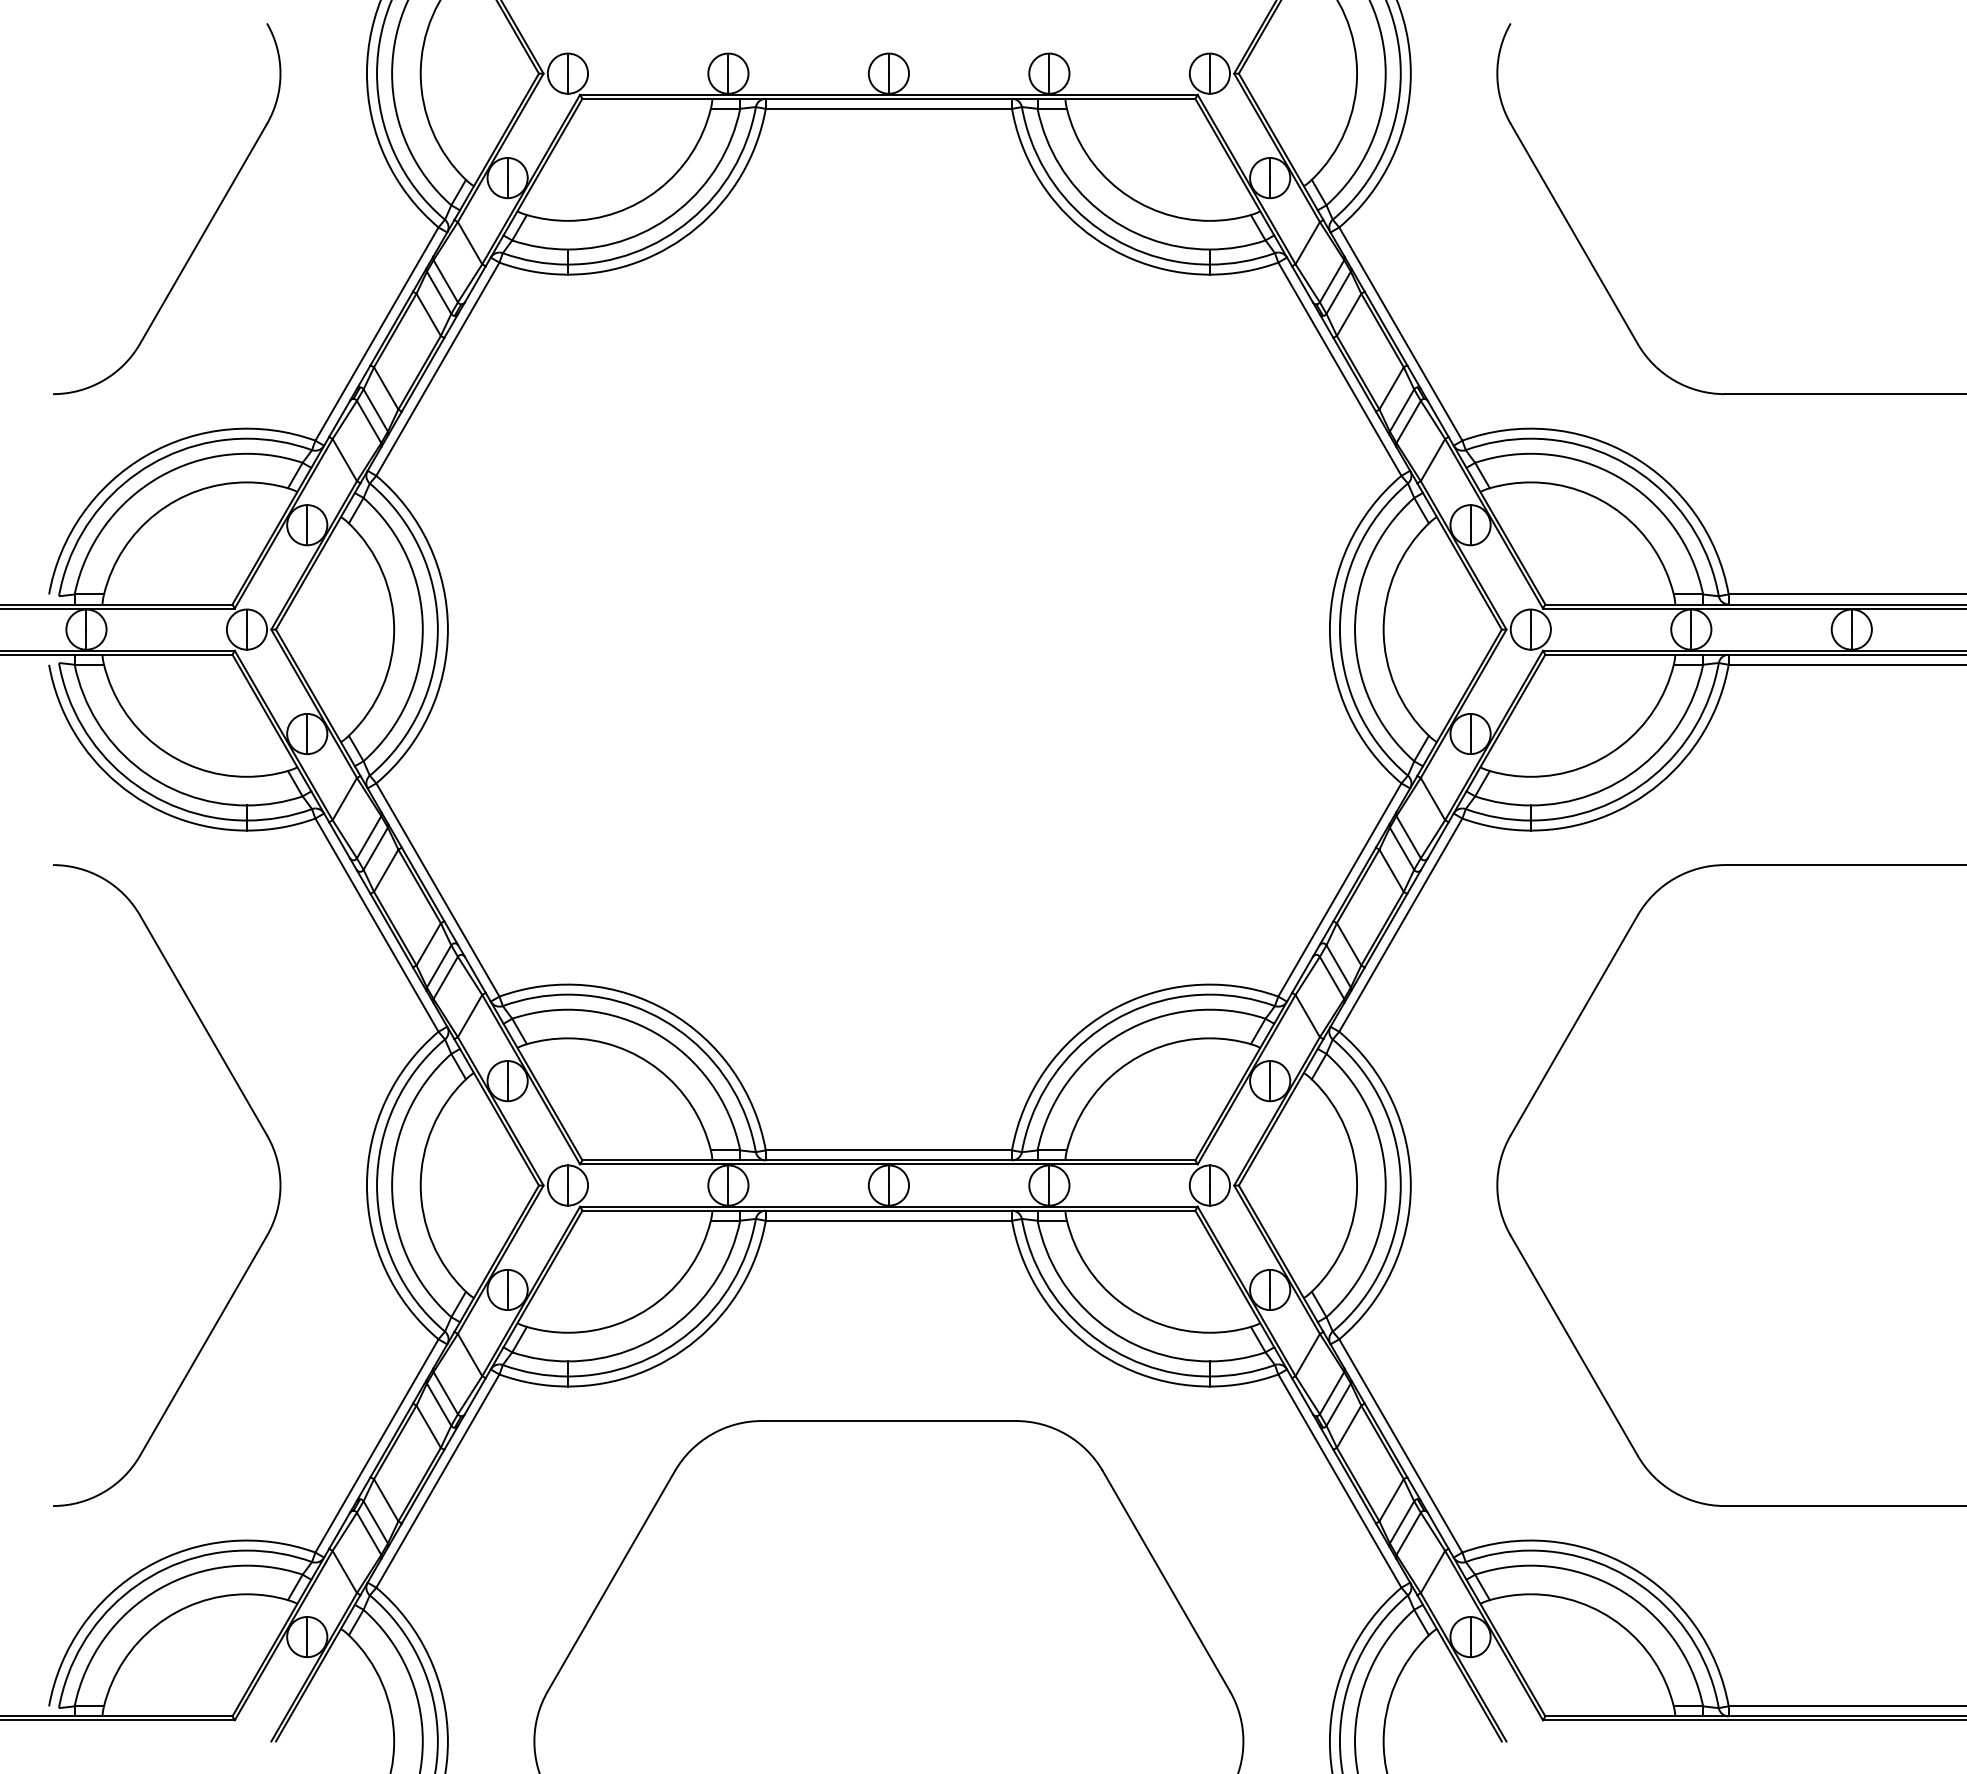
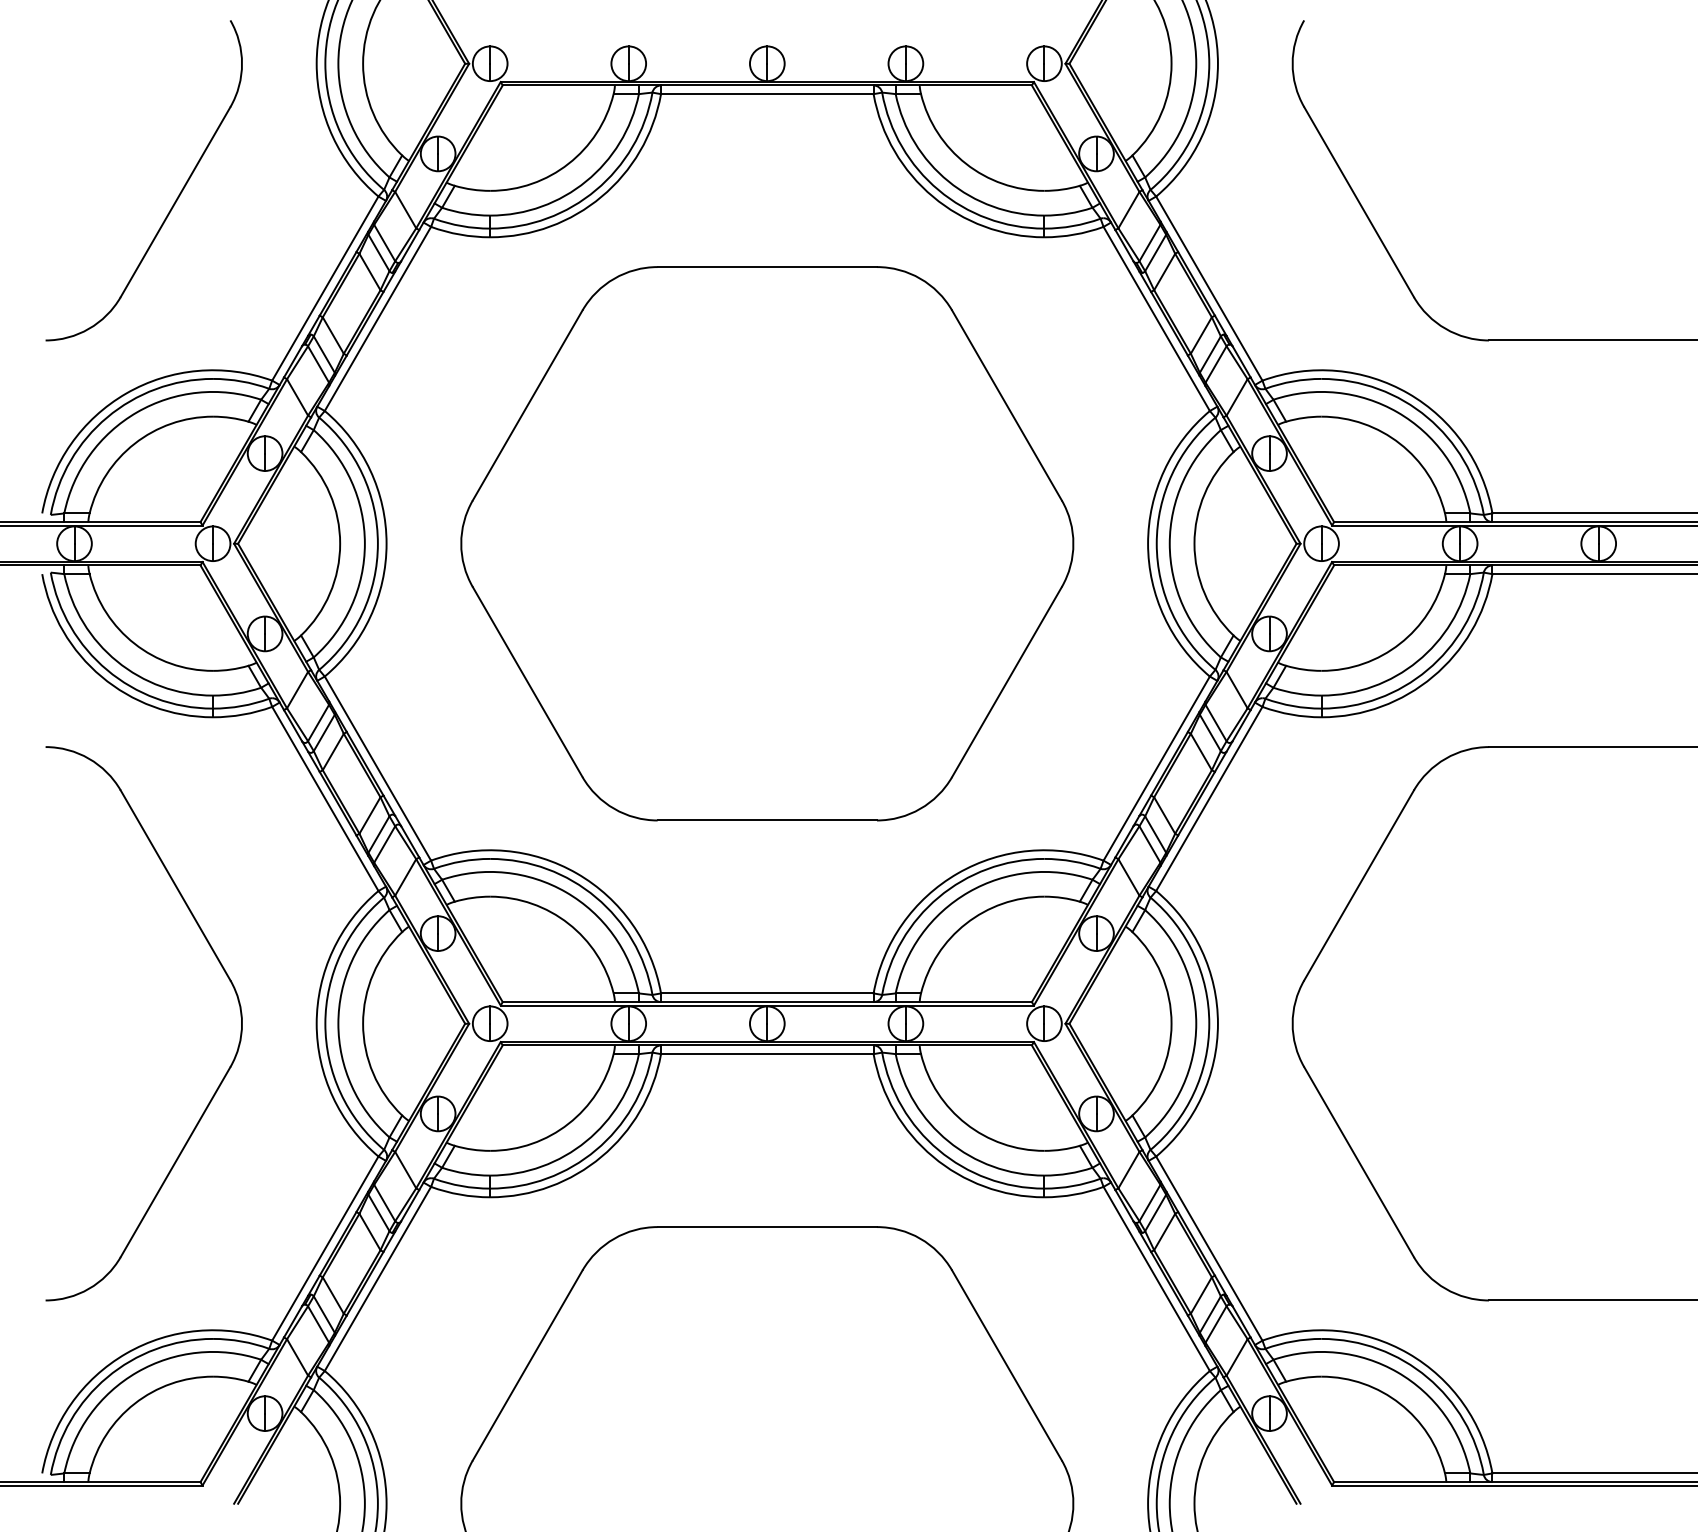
part: (888, 629) -> (766, 543), added

